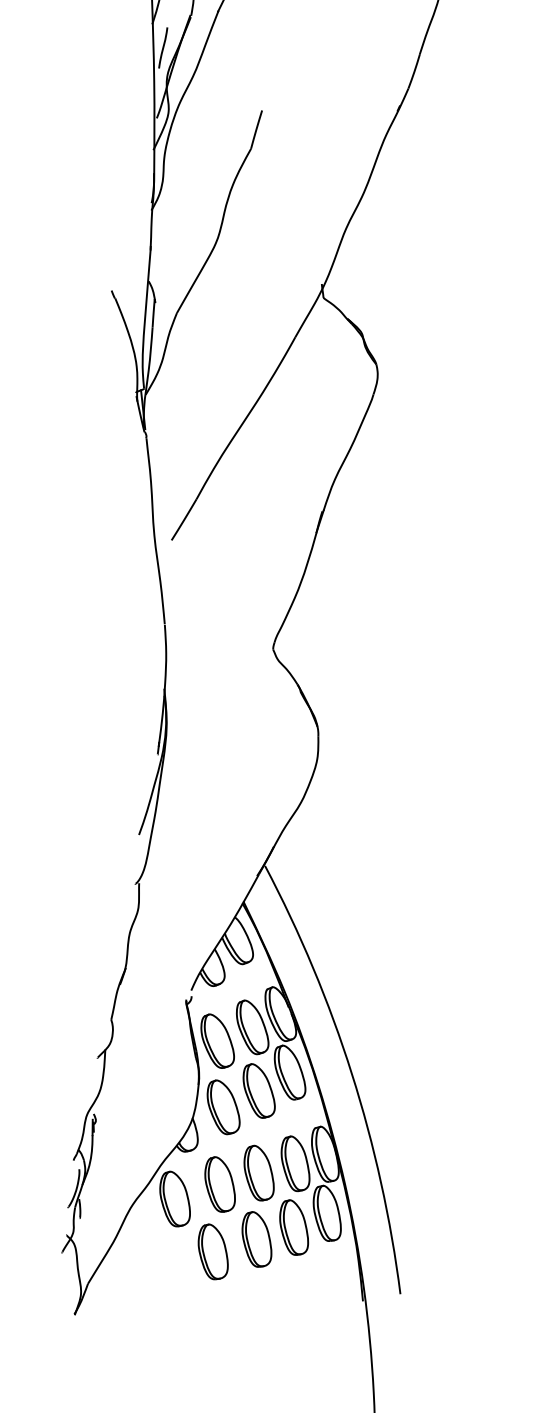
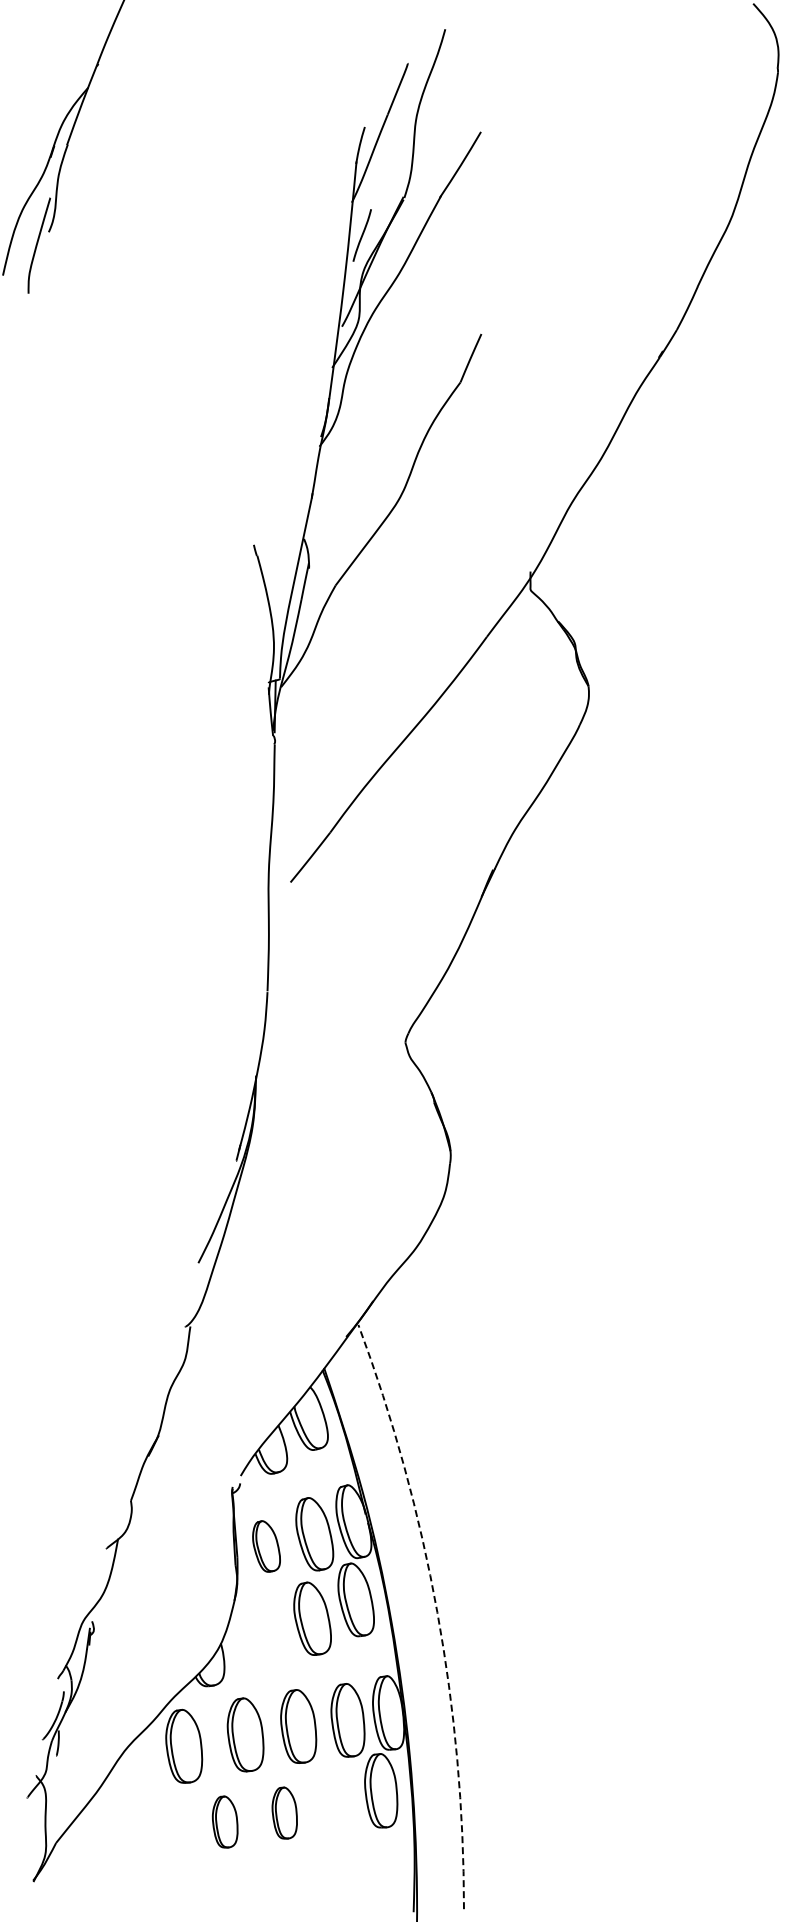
part: (217, 1041) -> (266, 1546), size x0.7
arc: (352, 1074) -> (437, 1612), solid -> dashed
part: (223, 1107) -> (263, 1634), removed
part: (293, 1227) -> (335, 1803), removed
part: (256, 1238) -> (284, 1812), size x0.7
part: (212, 1251) -> (224, 1821), size x0.7

